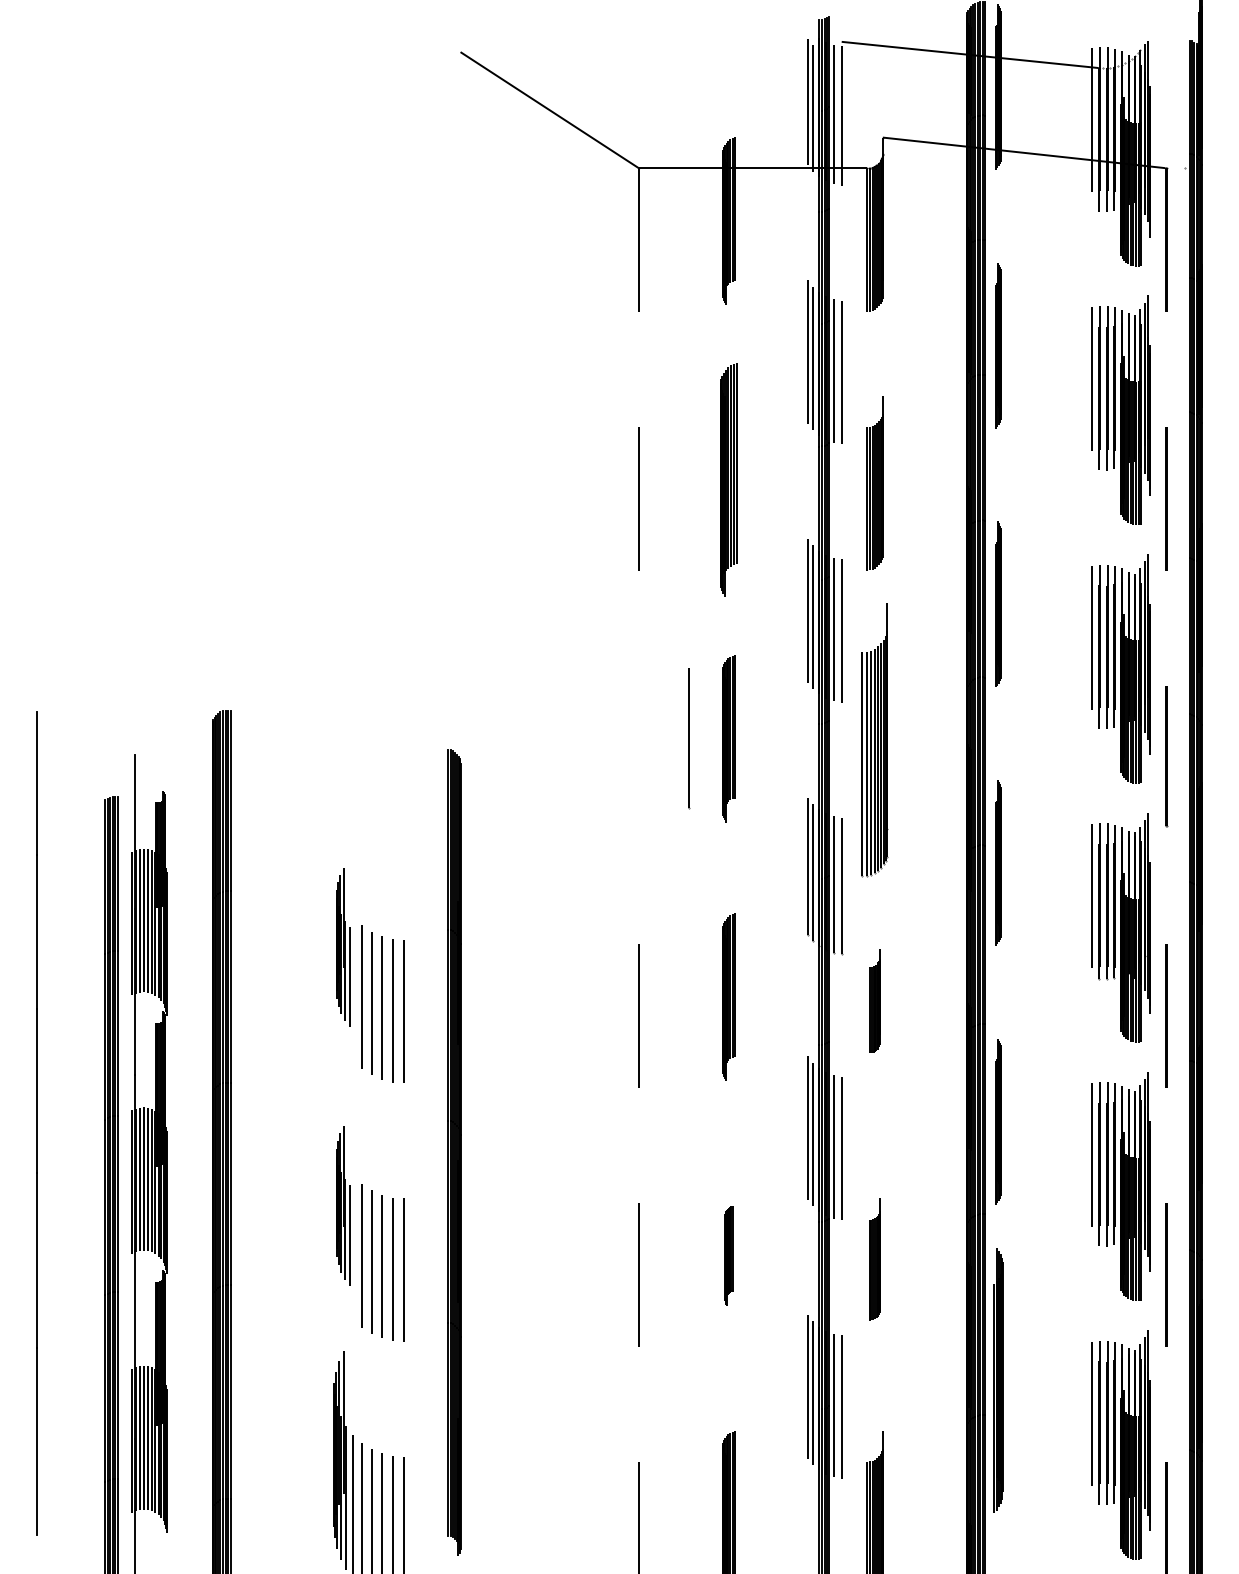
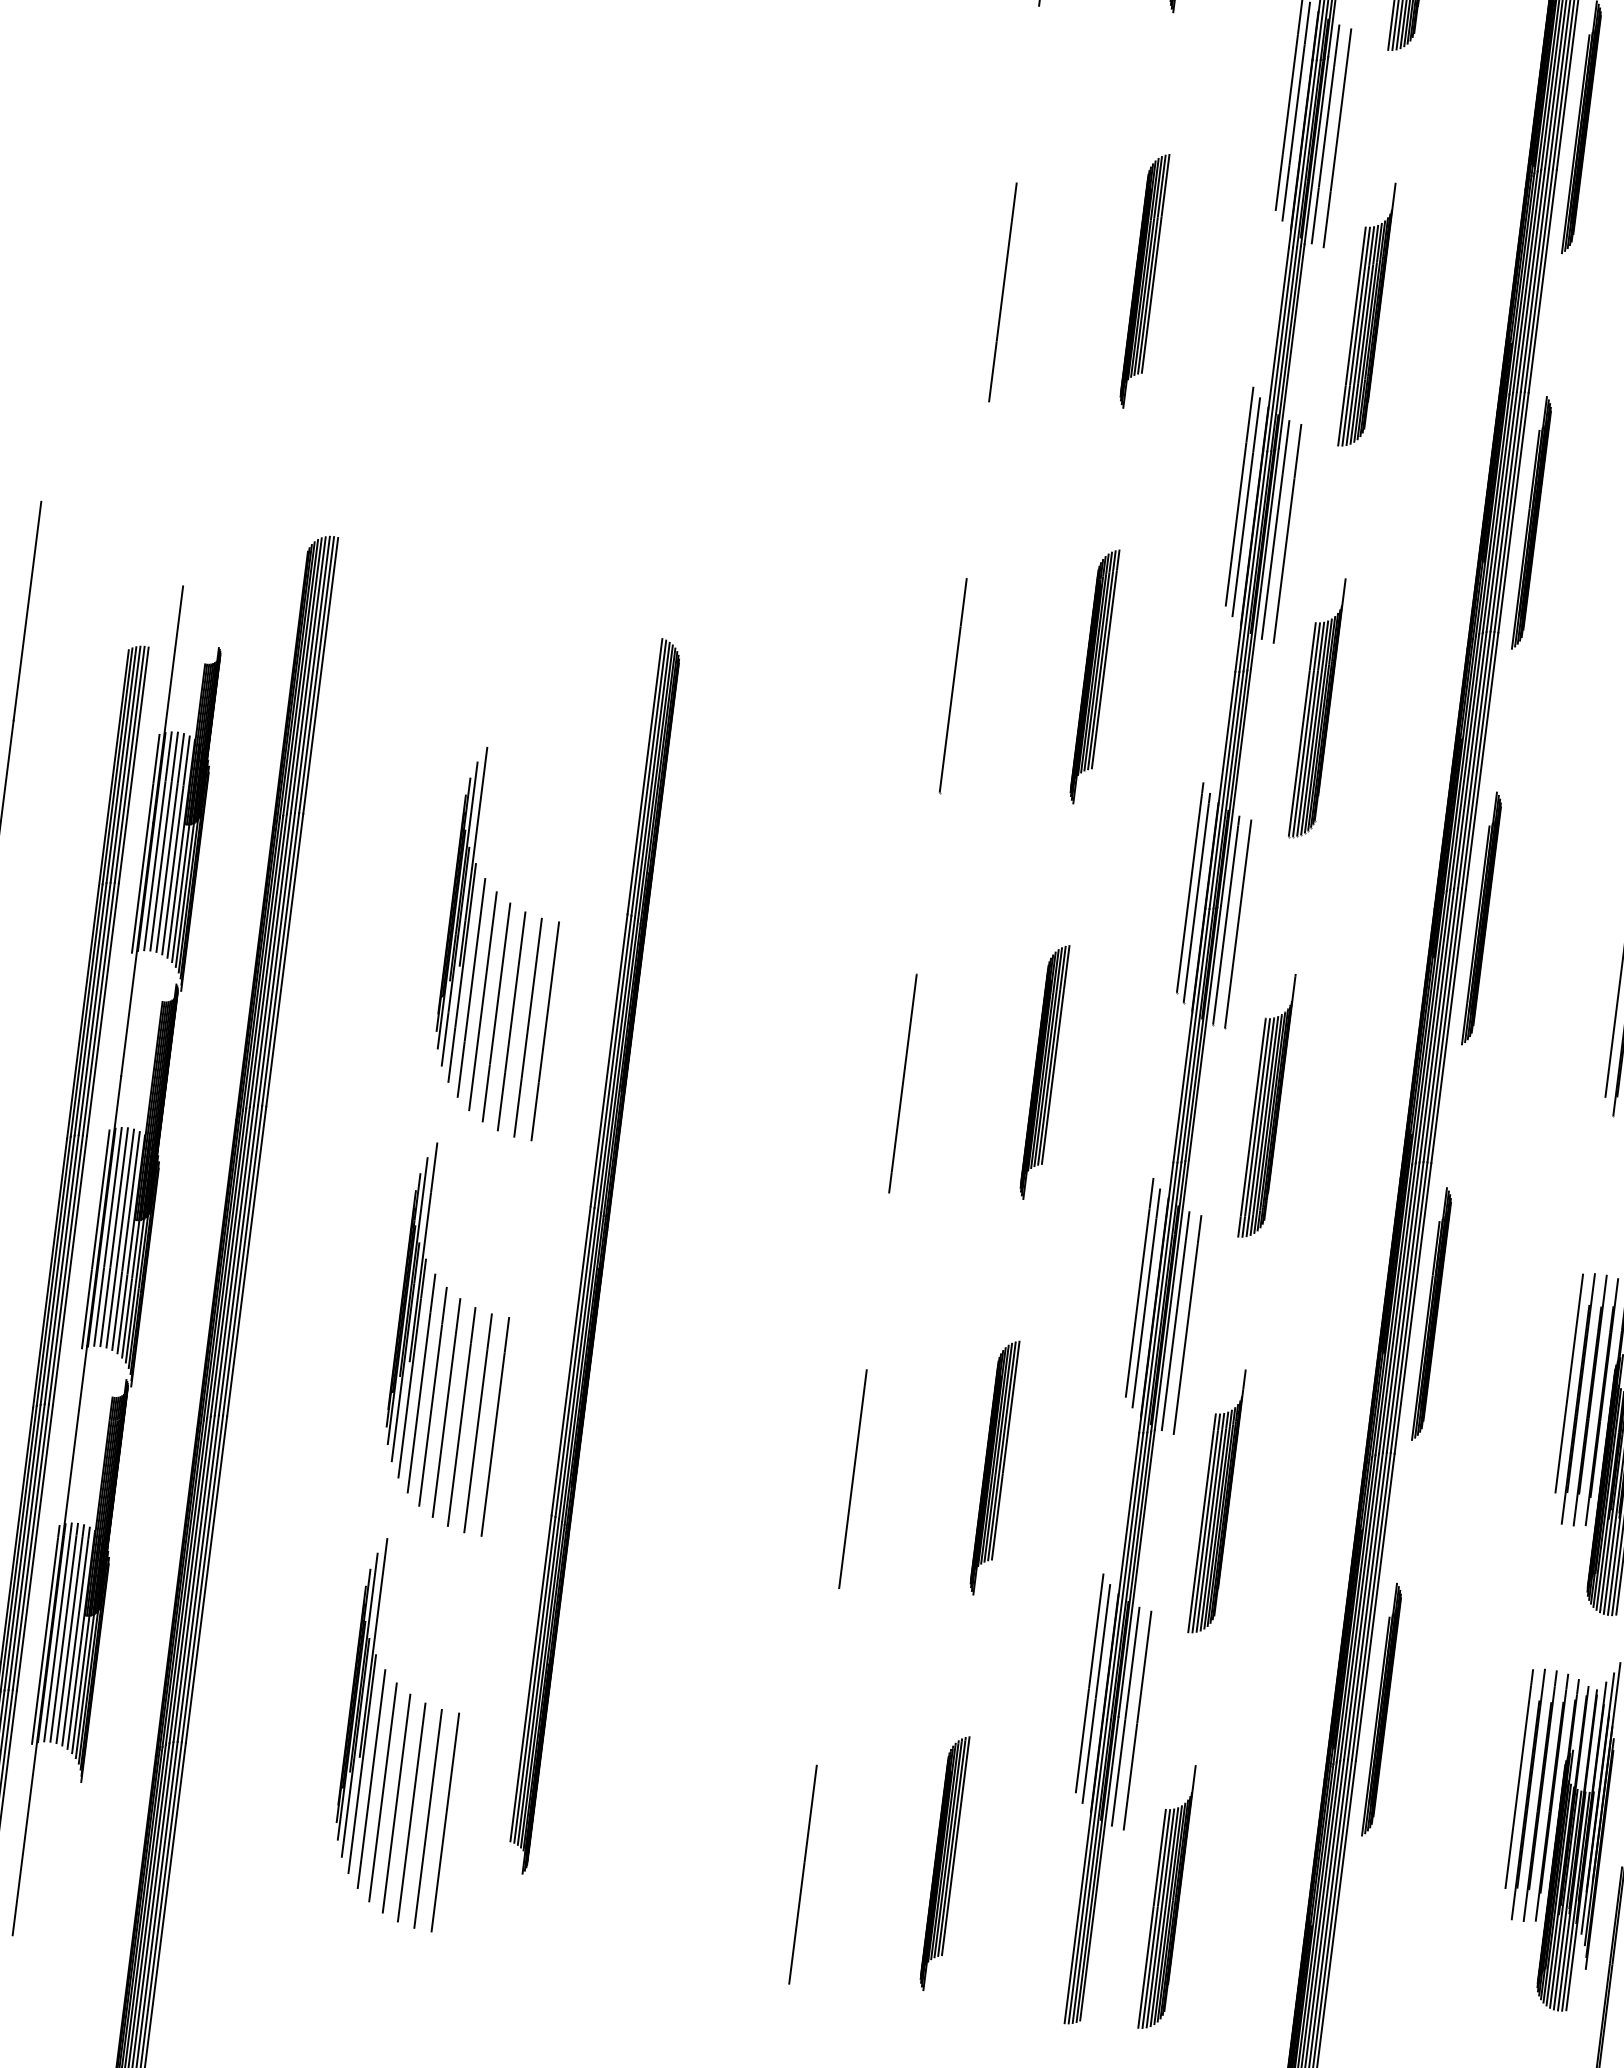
part: (728, 479) -> (1143, 280), size x0.71
line: (689, 738) -> (954, 686), moved
part: (875, 741) -> (1317, 709), size x0.62
part: (343, 947) -> (464, 921), size x1.43
part: (874, 1000) -> (1266, 1105), size x1.67
part: (343, 1205) -> (414, 1316), size x1.43
part: (728, 1255) -> (993, 1466), size x1.67
part: (874, 1259) -> (1216, 1501), size x1.43
part: (998, 1379) -> (1382, 1708), size x0.62

